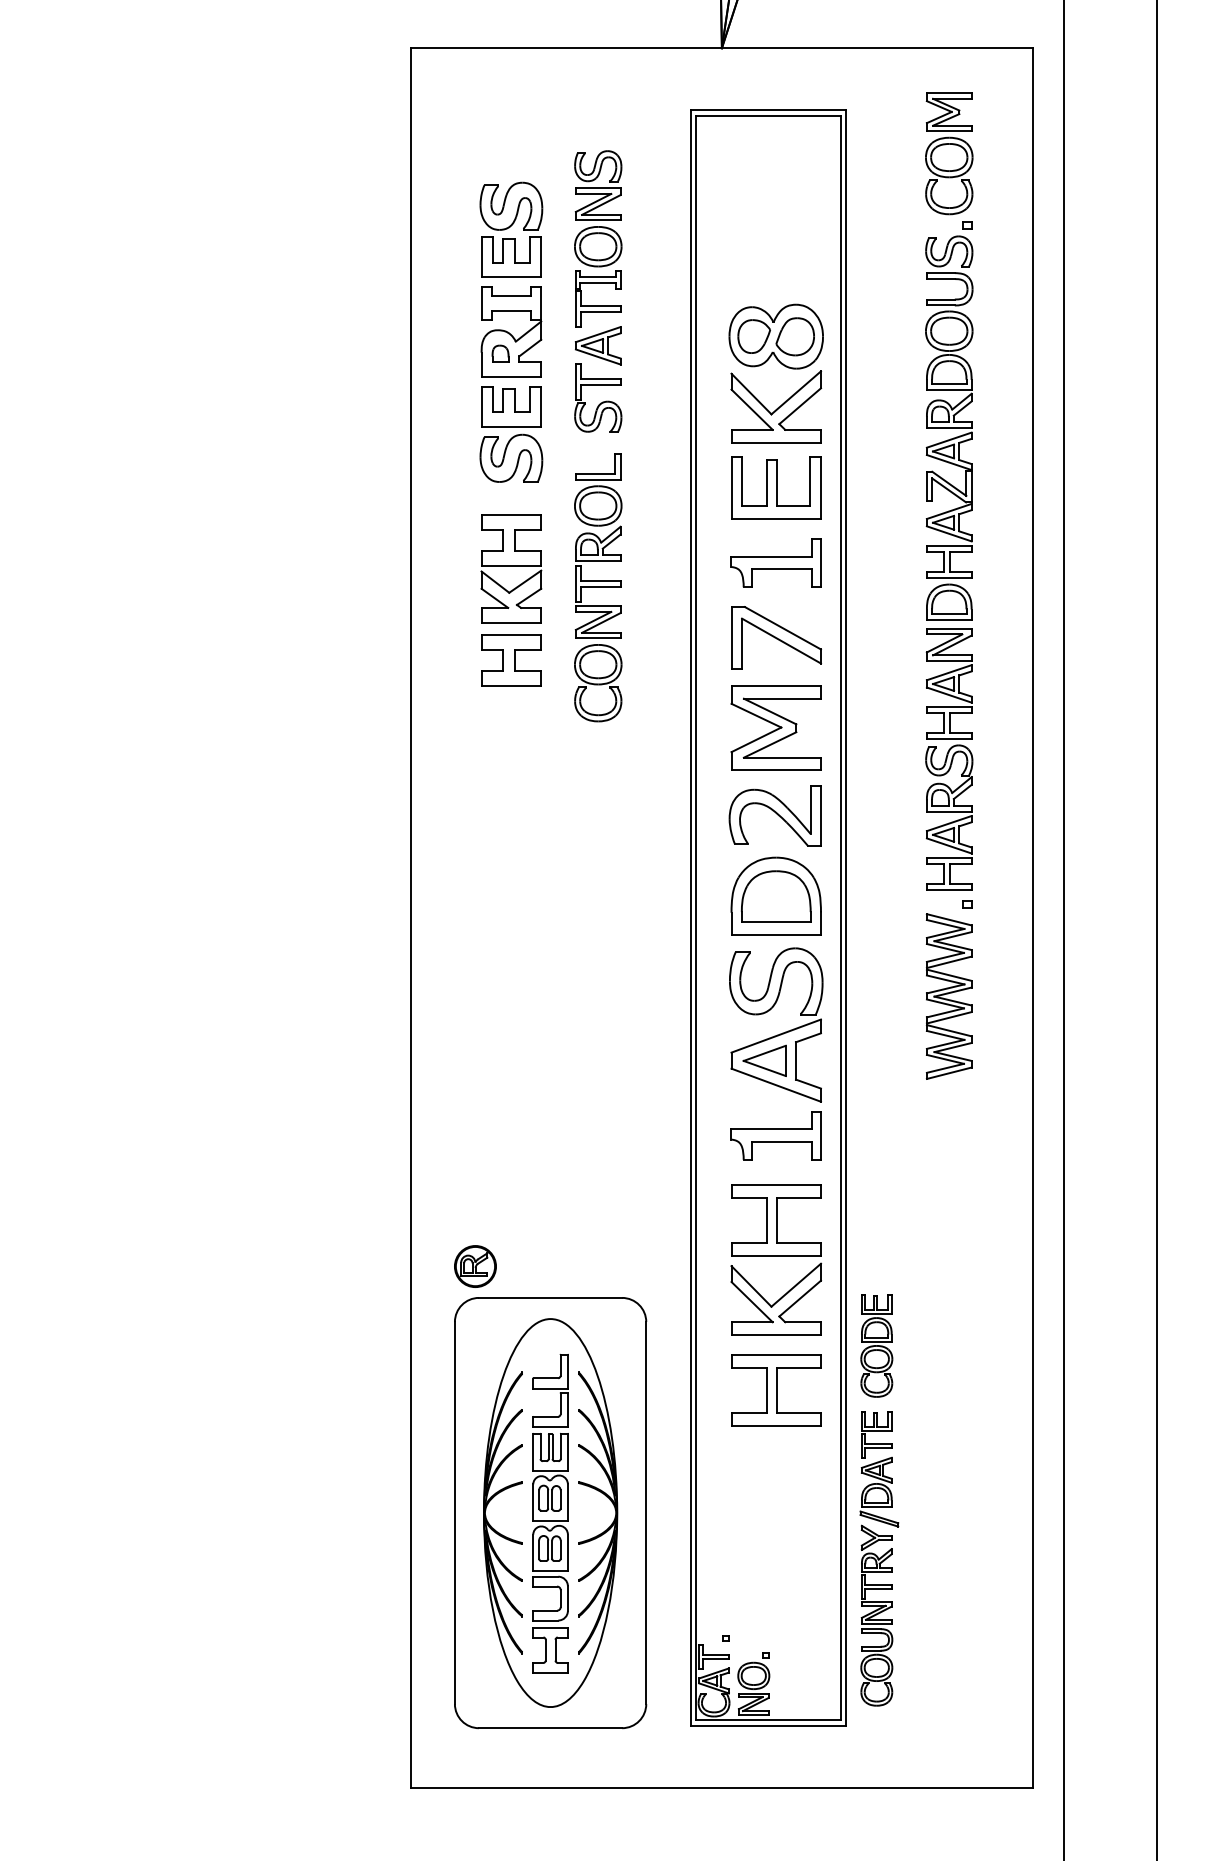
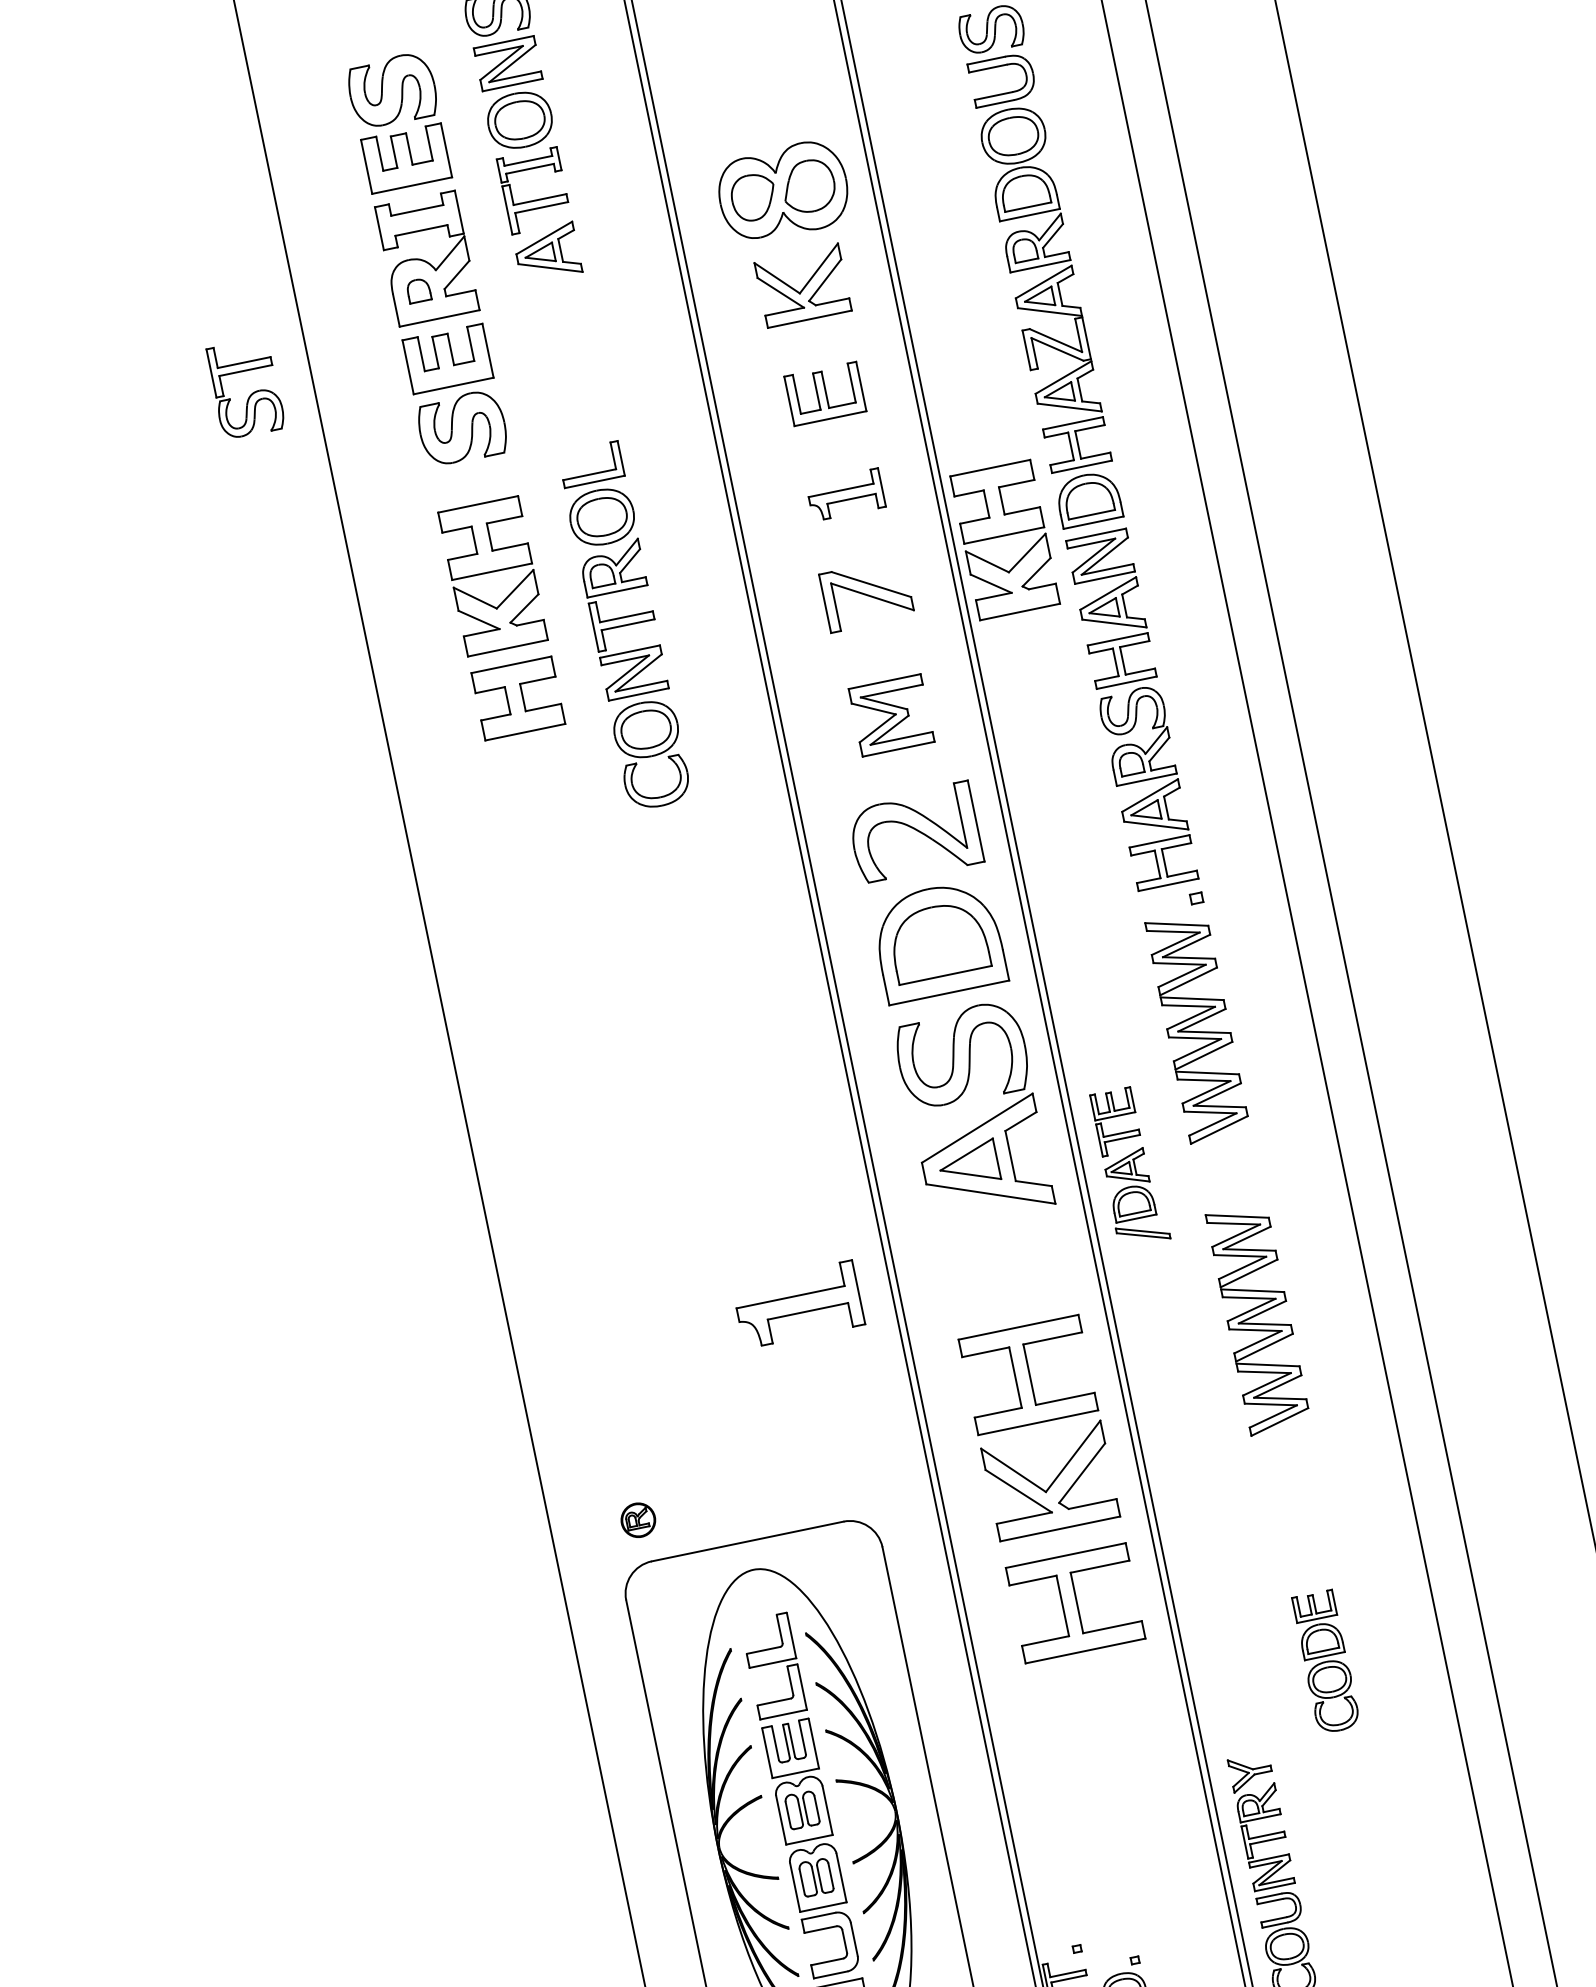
part: (598, 397) -> (246, 387), moved
part: (776, 406) -> (803, 284), size x0.7
part: (776, 487) -> (825, 393), size x0.6
part: (775, 562) -> (844, 494), size x0.6
part: (598, 587) -> (625, 626), moved
part: (883, 618) -> (1005, 539), added
part: (776, 637) -> (867, 594), size x0.7
part: (775, 727) -> (890, 715), size x0.6
part: (775, 1135) -> (797, 1304), moved
part: (948, 1214) -> (1257, 1319), added
part: (475, 1266) -> (638, 1520), size x0.6
part: (876, 1345) -> (1325, 1661), moved
part: (879, 1469) -> (1129, 1167), moved

